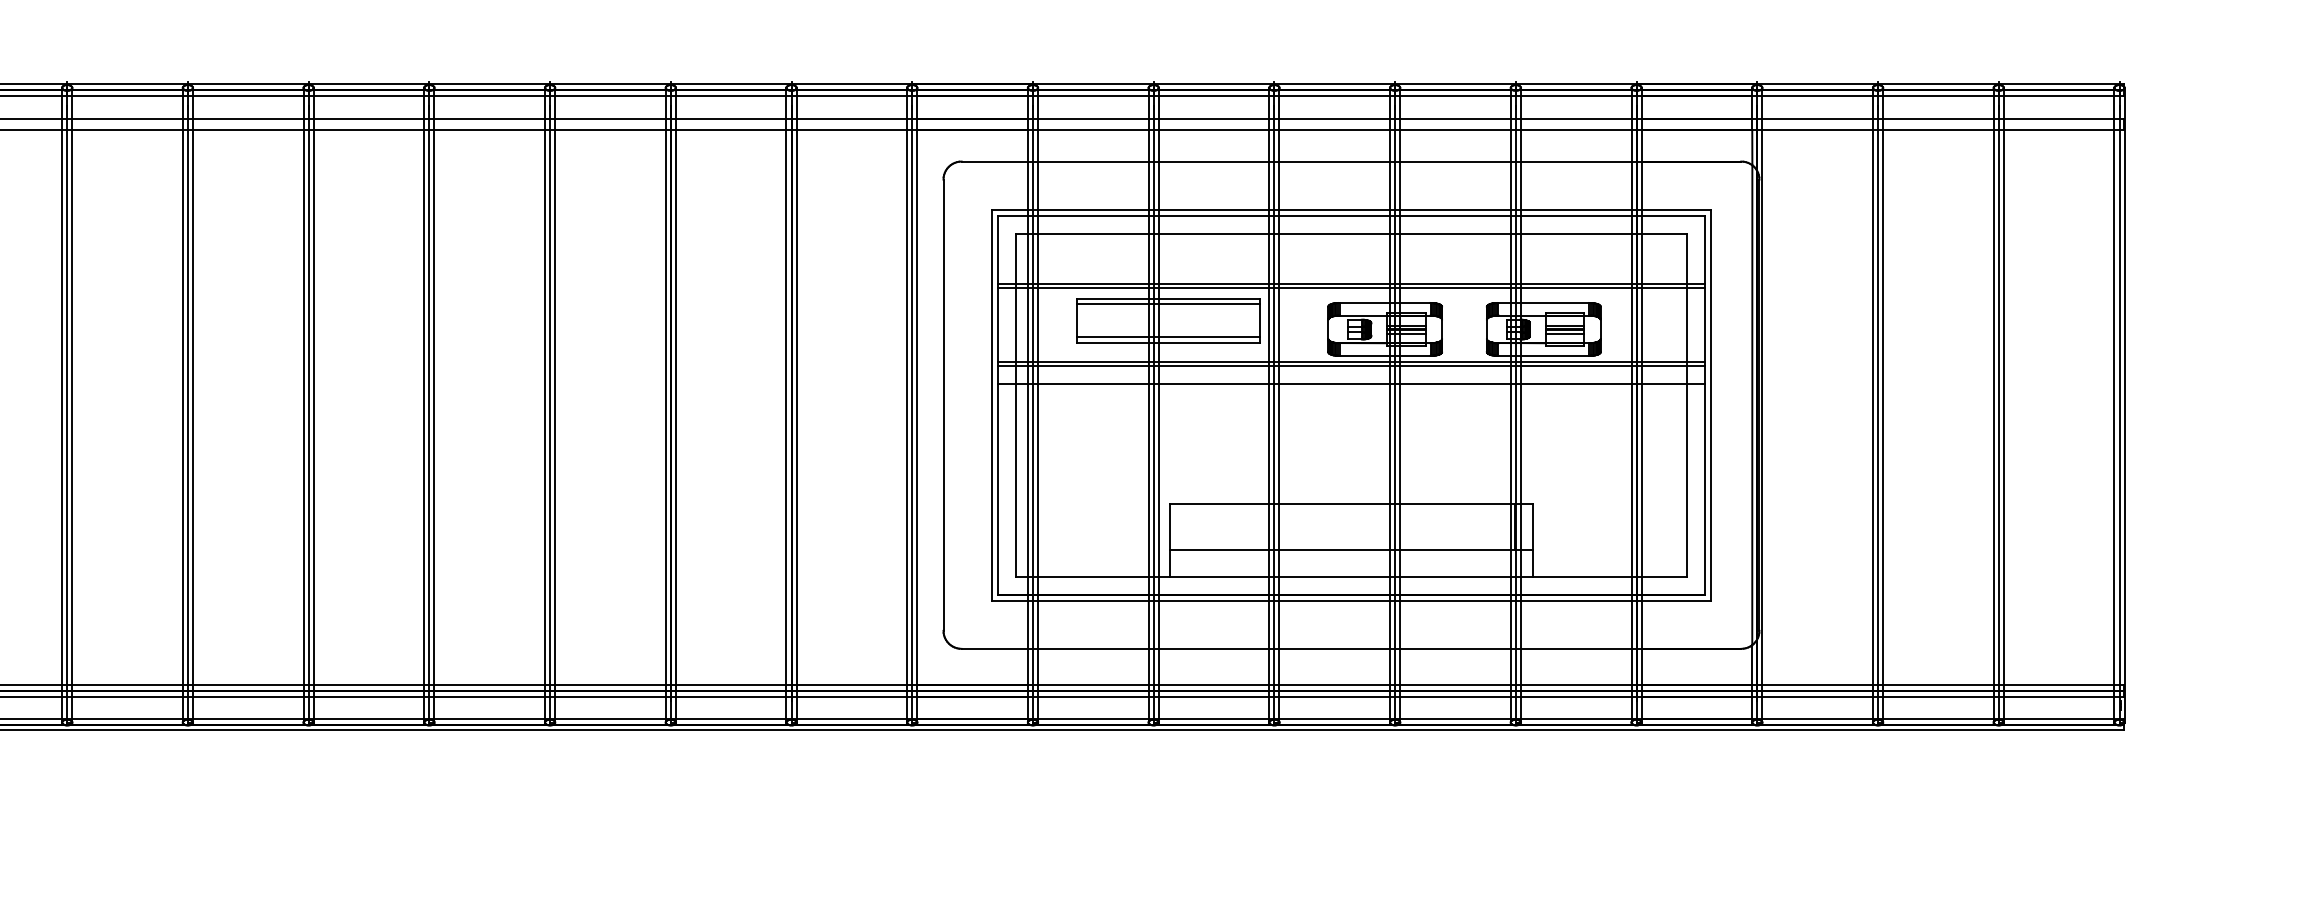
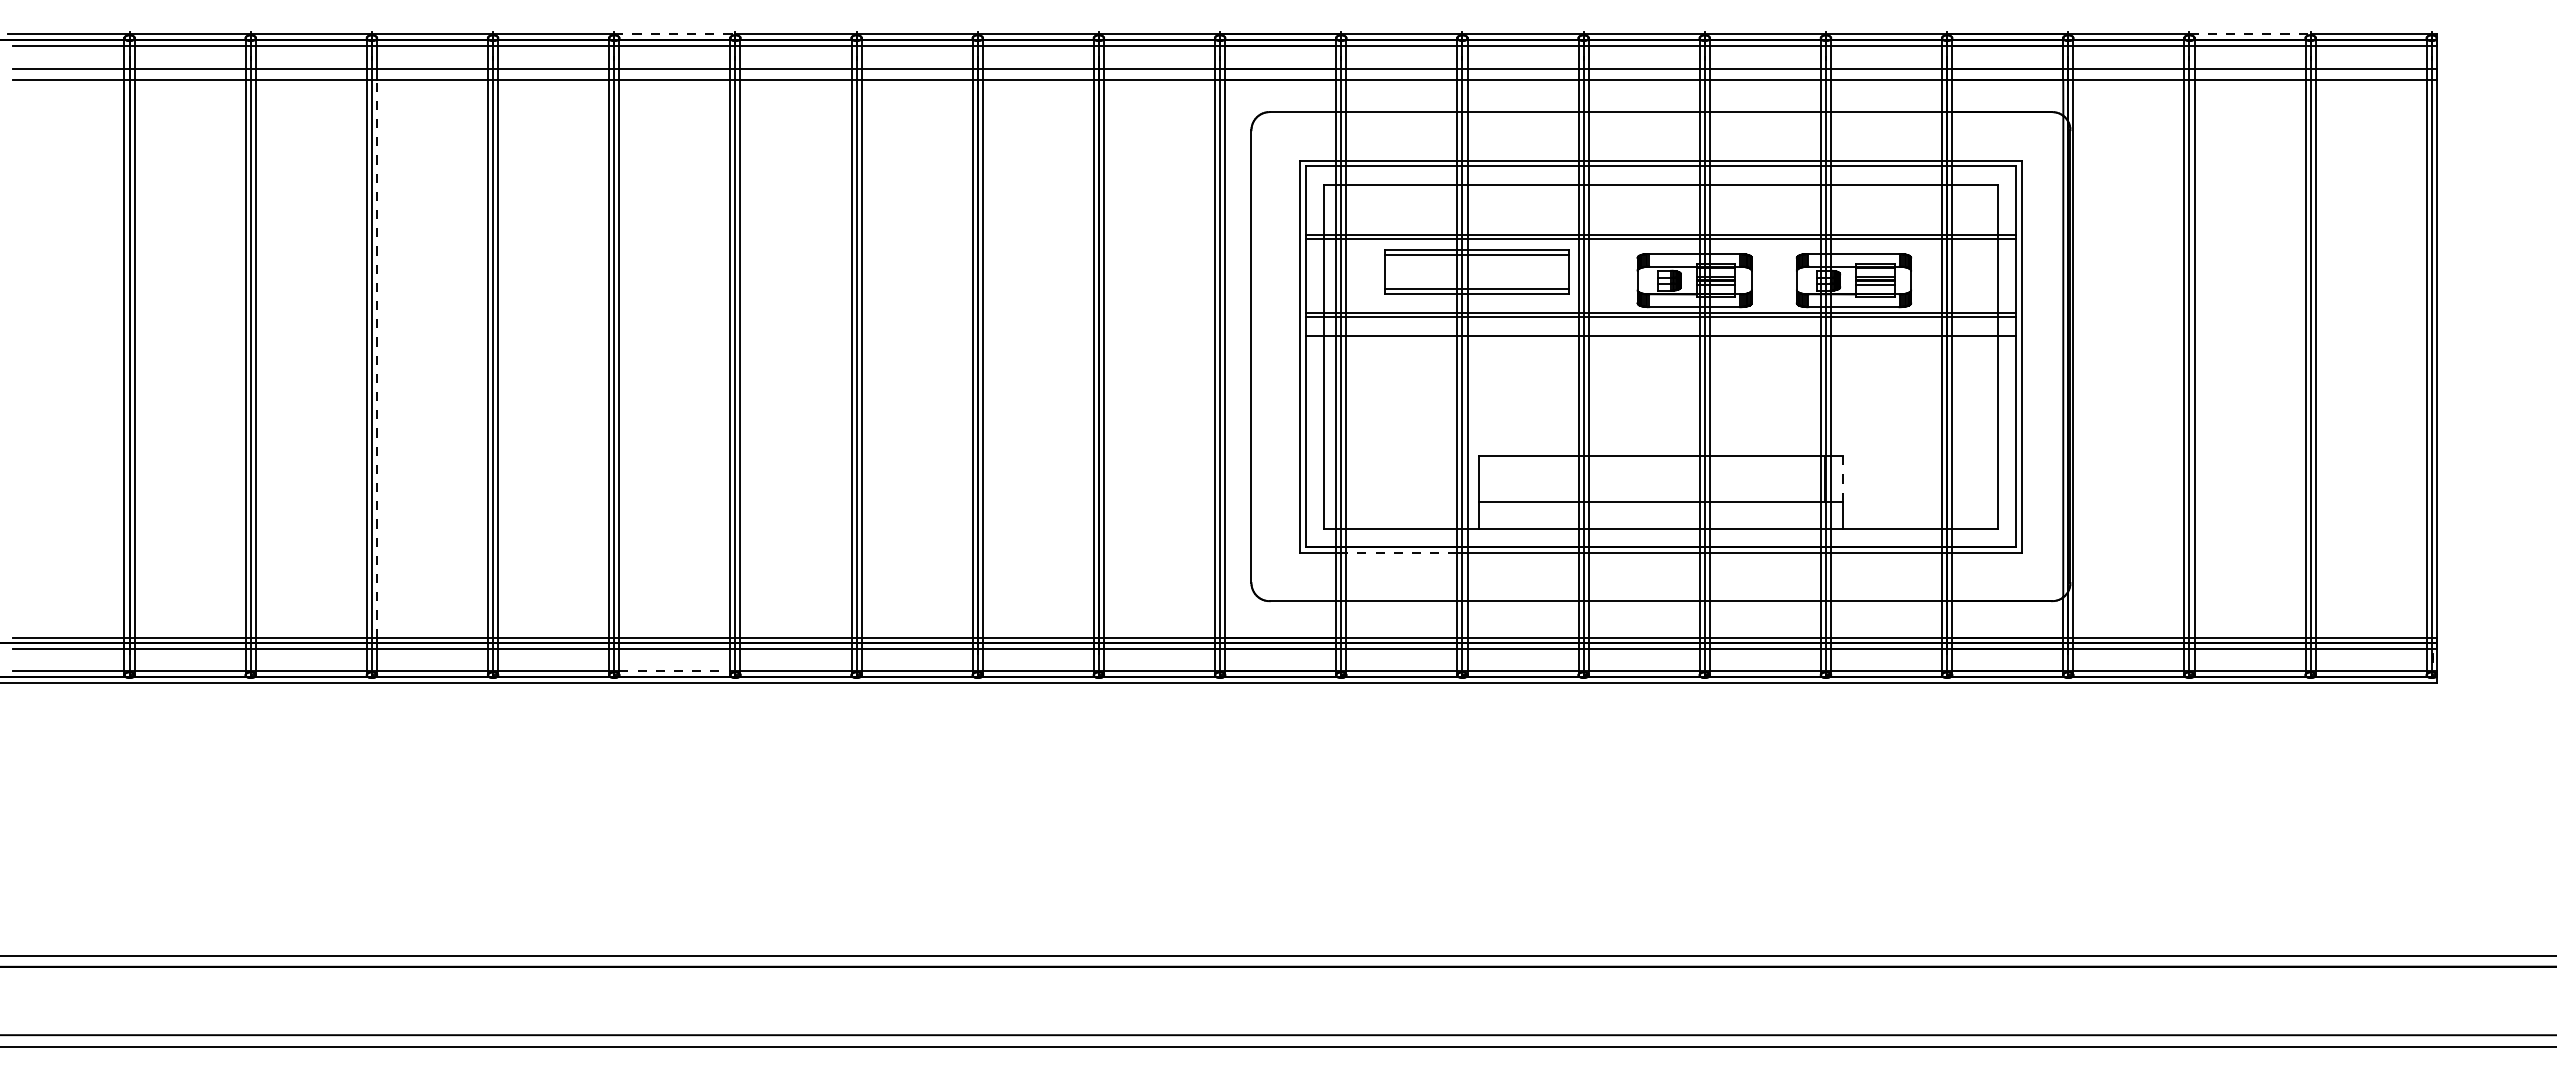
line: (368, 84) -> (674, 34), solid -> dashed
line: (1938, 84) -> (2250, 34), solid -> dashed
line: (72, 408) -> (377, 359), solid -> dashed
line: (1532, 527) -> (1842, 479), solid -> dashed
line: (1092, 601) -> (1401, 553), solid -> dashed
line: (368, 718) -> (674, 671), solid -> dashed

